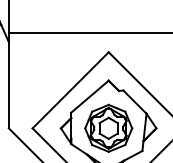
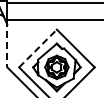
line: (9, 80) -> (7, 43), solid -> dashed
line: (71, 90) -> (38, 48), solid -> dashed

